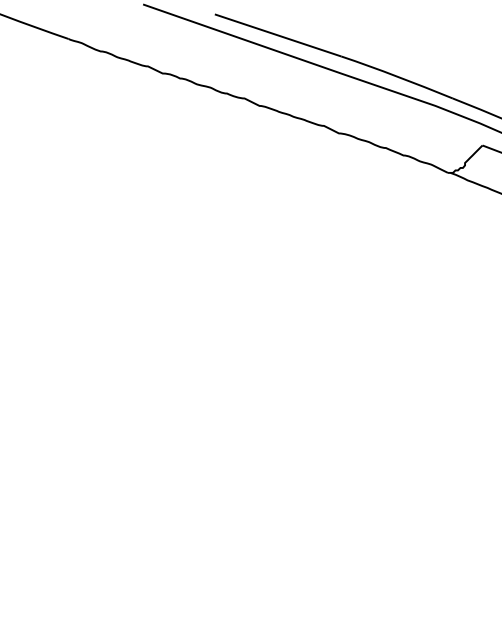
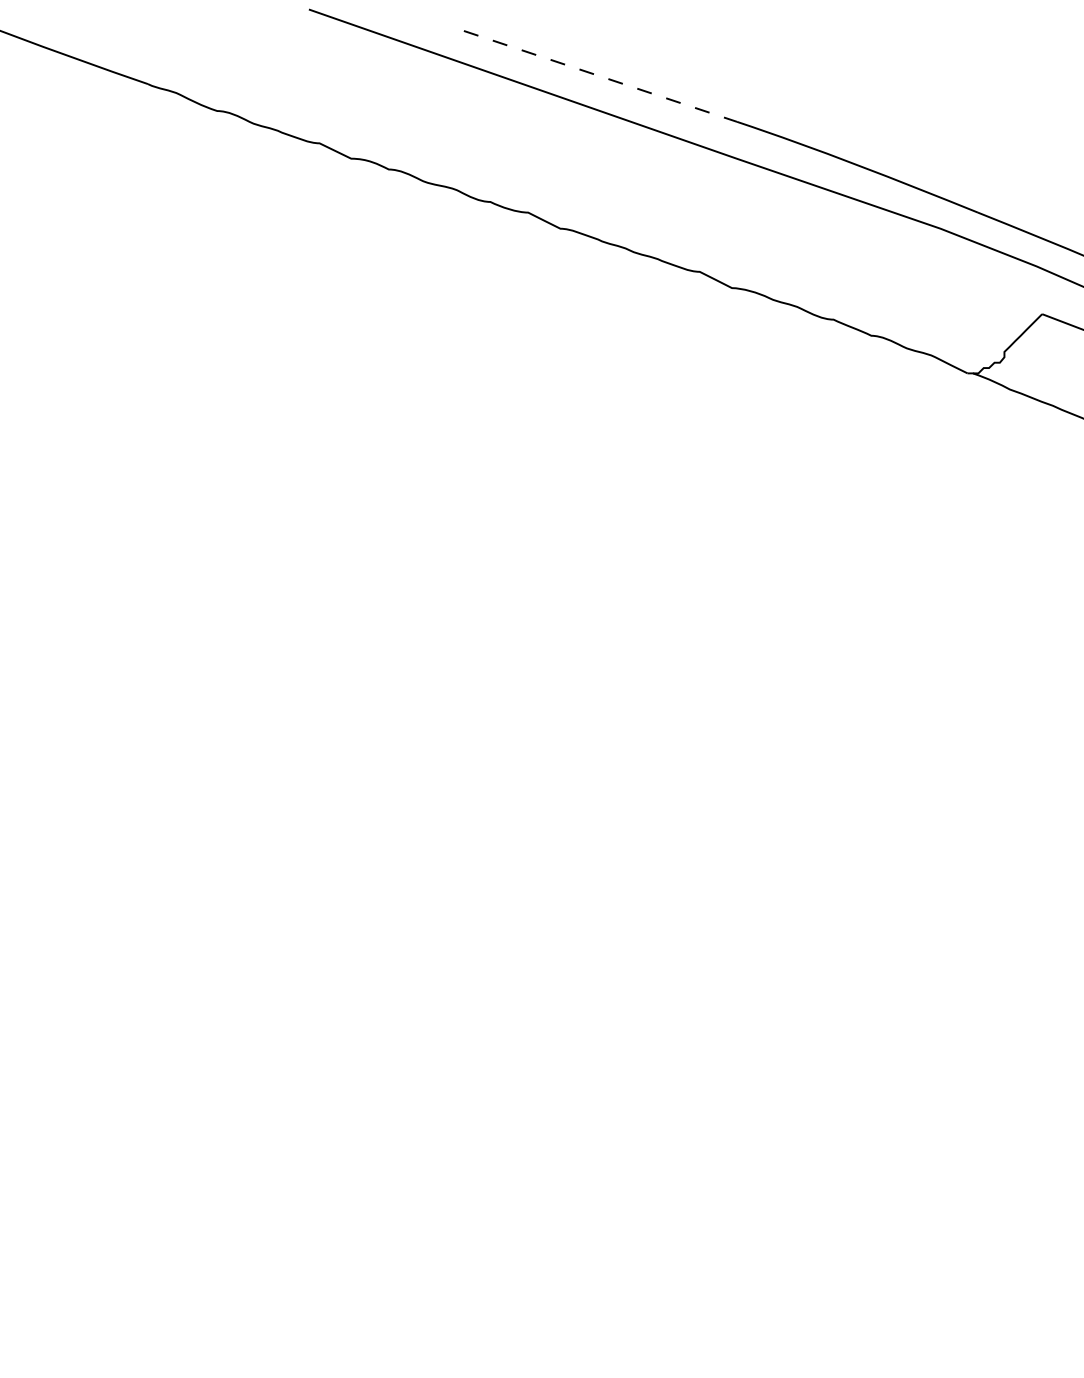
line: (278, 35) -> (601, 76), solid -> dashed

